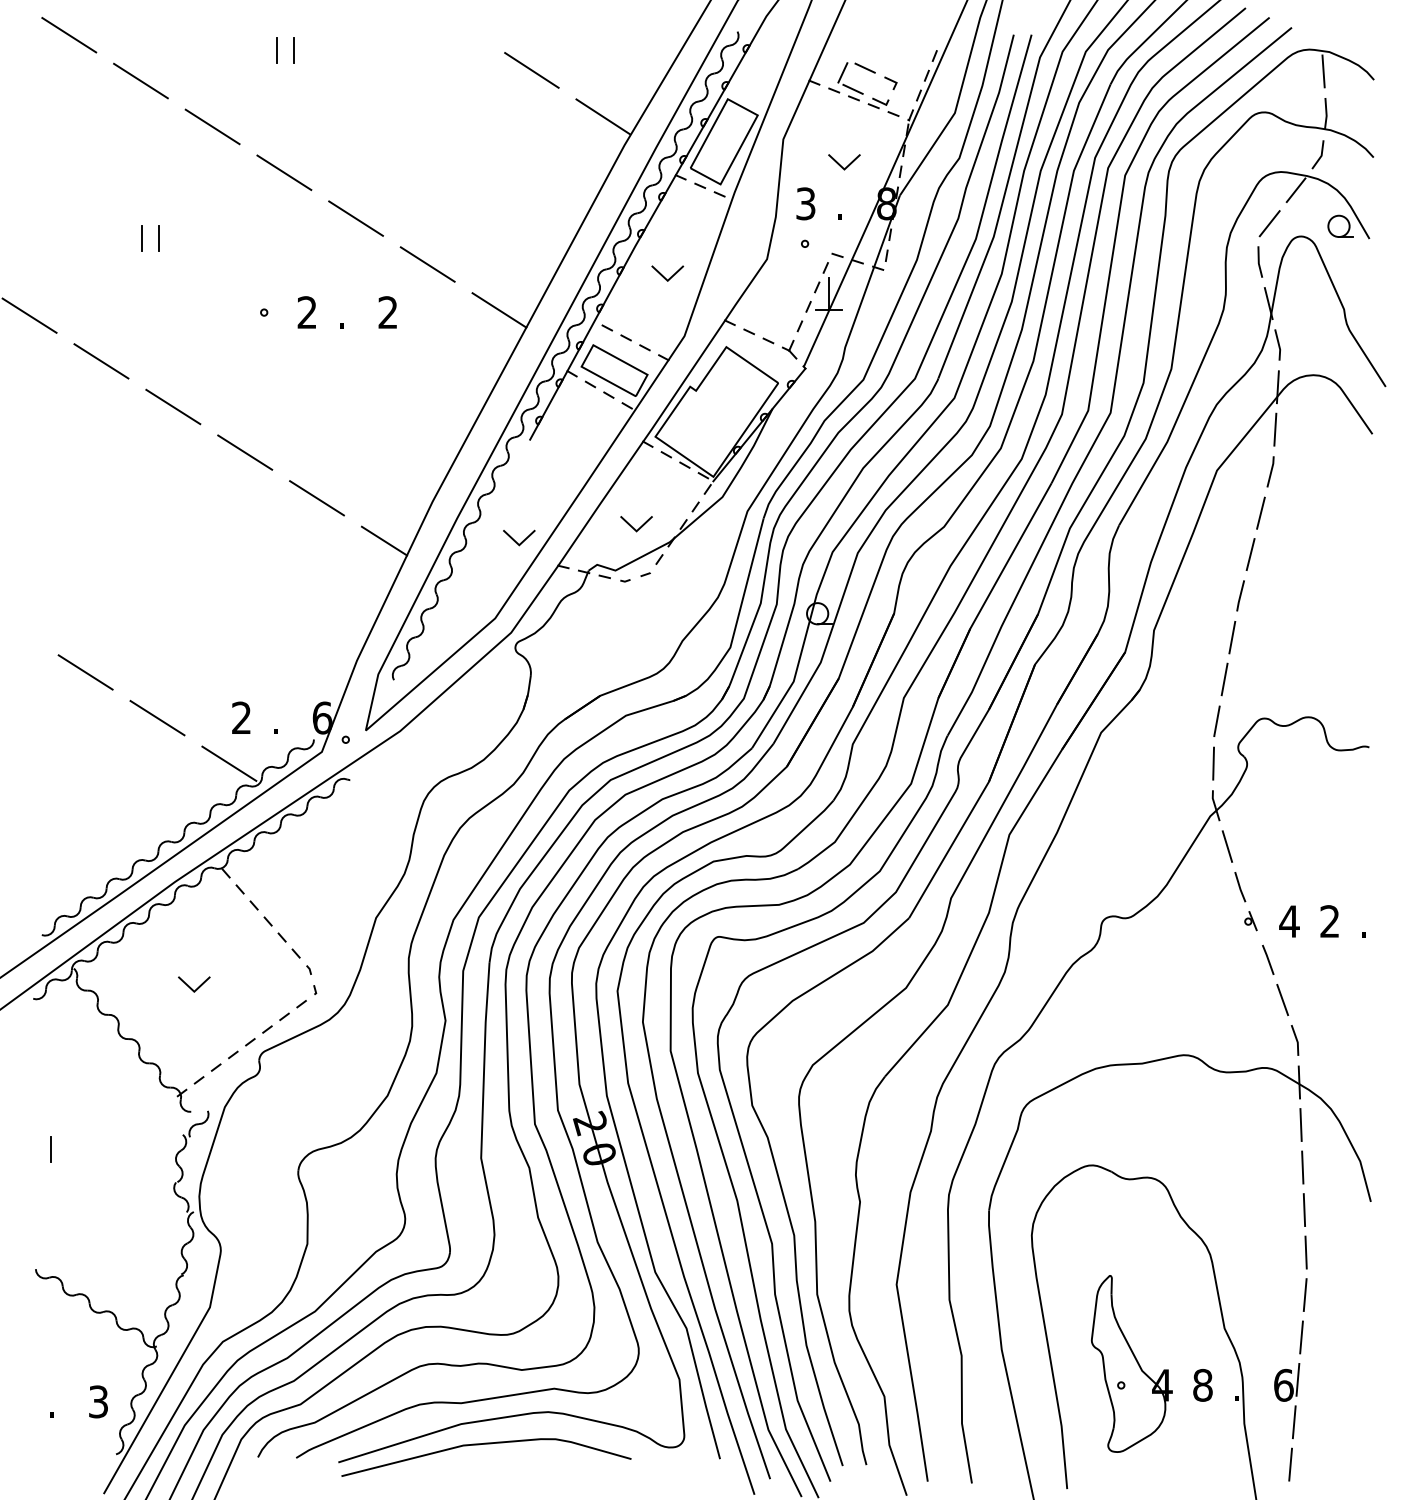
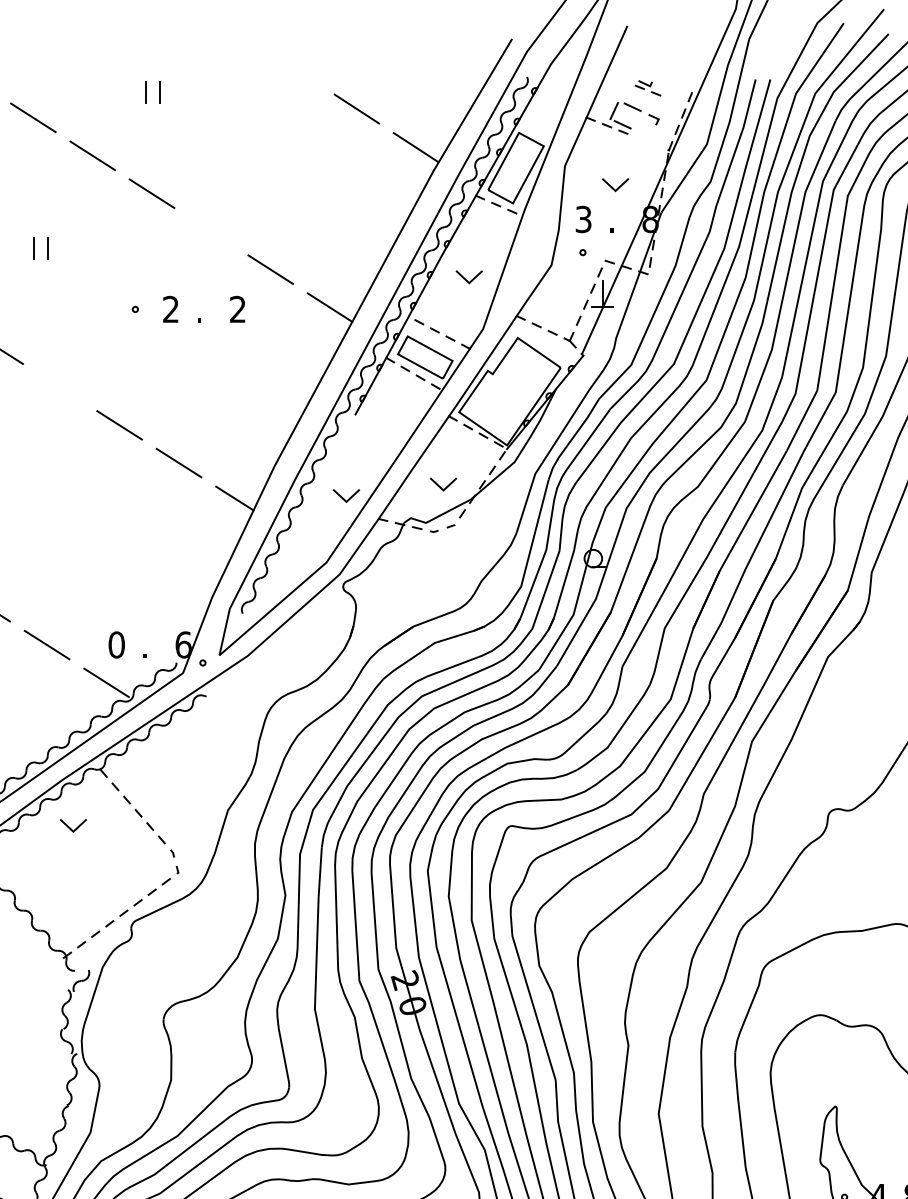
part: (883, 106) -> (647, 87), moved
line: (355, 218) -> (210, 231), removed
line: (173, 406) -> (60, 387), removed
text: (241, 717) -> (116, 644), 2 -> 0
line: (191, 987) -> (71, 828), moved

